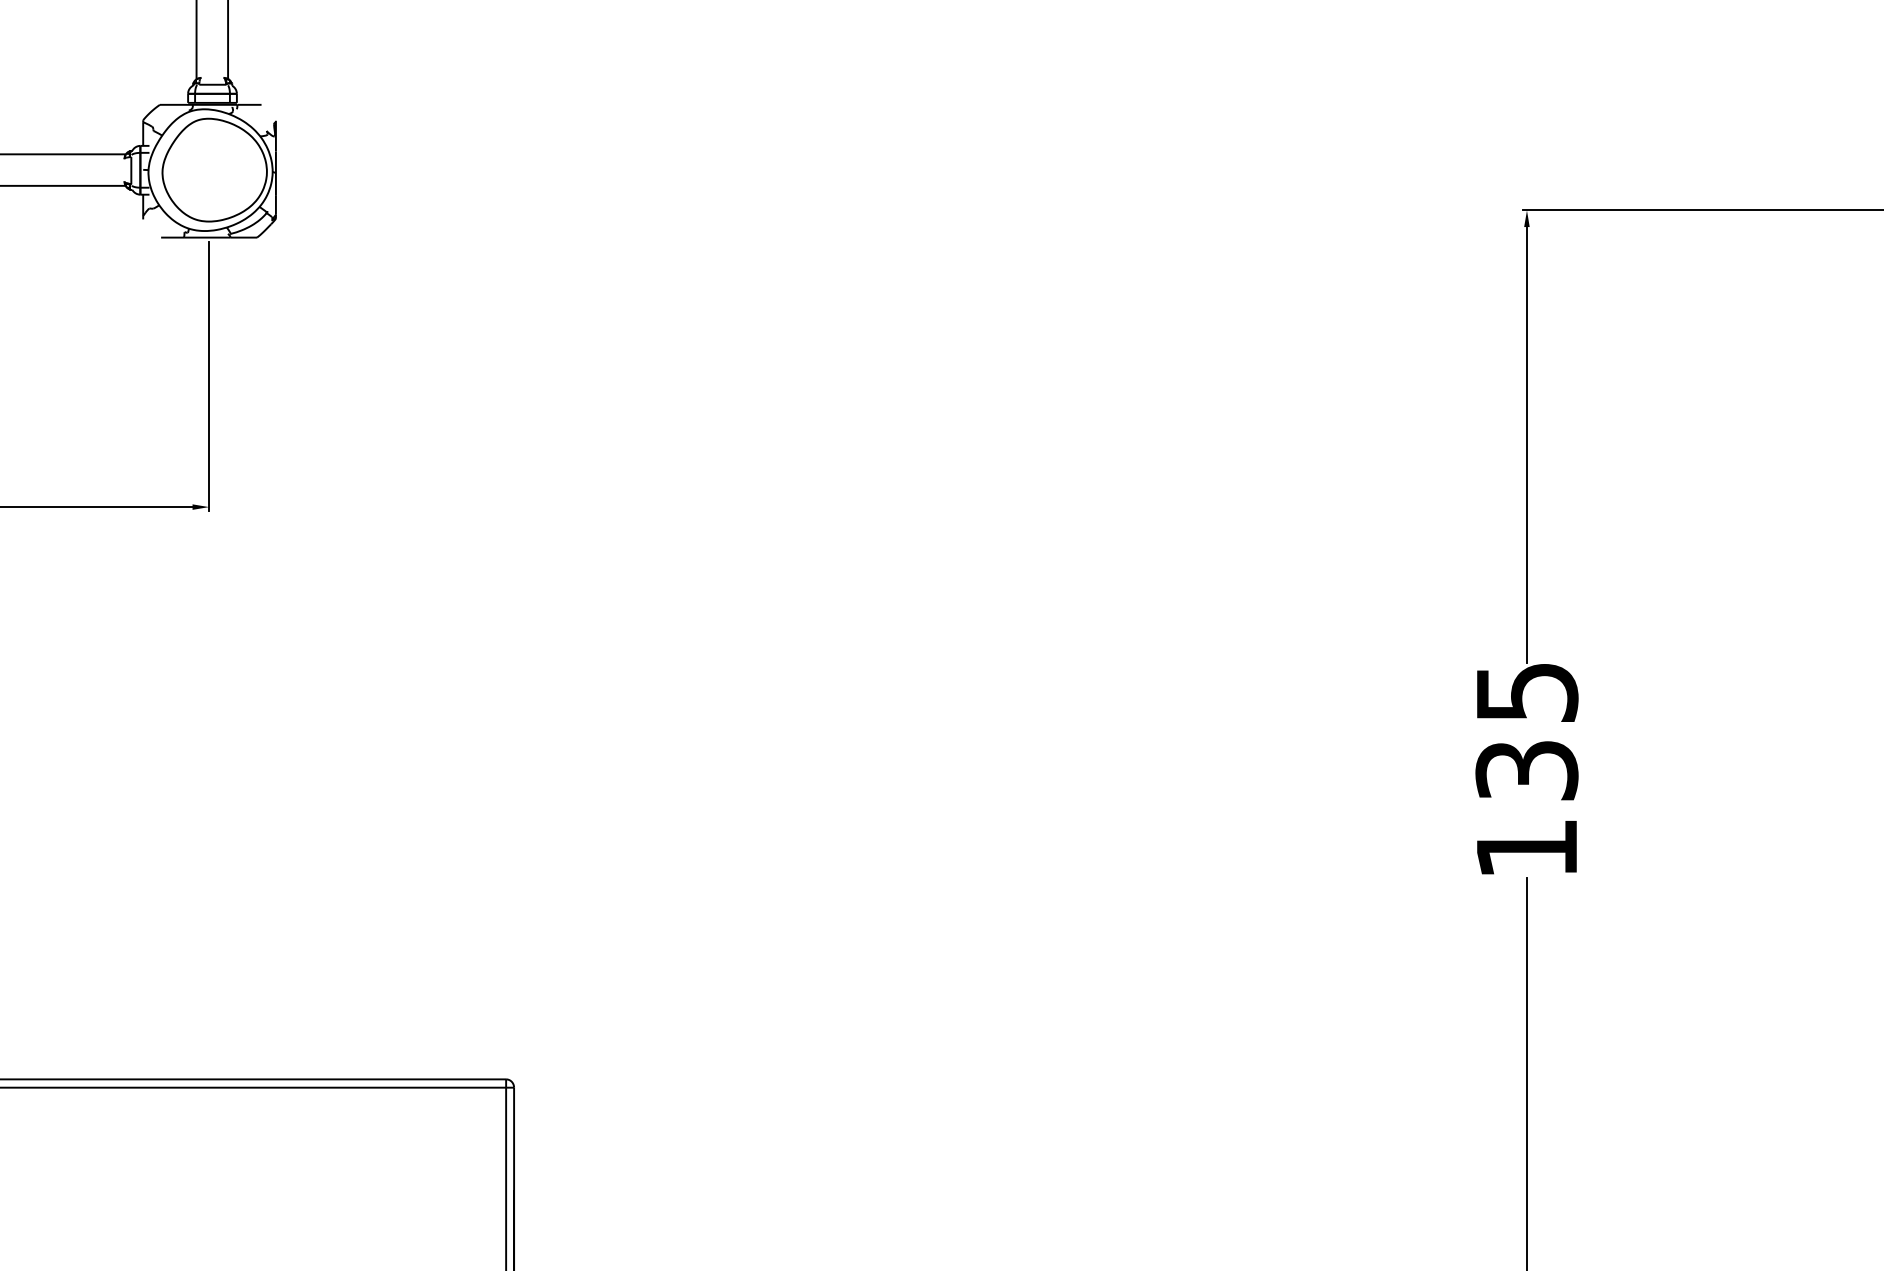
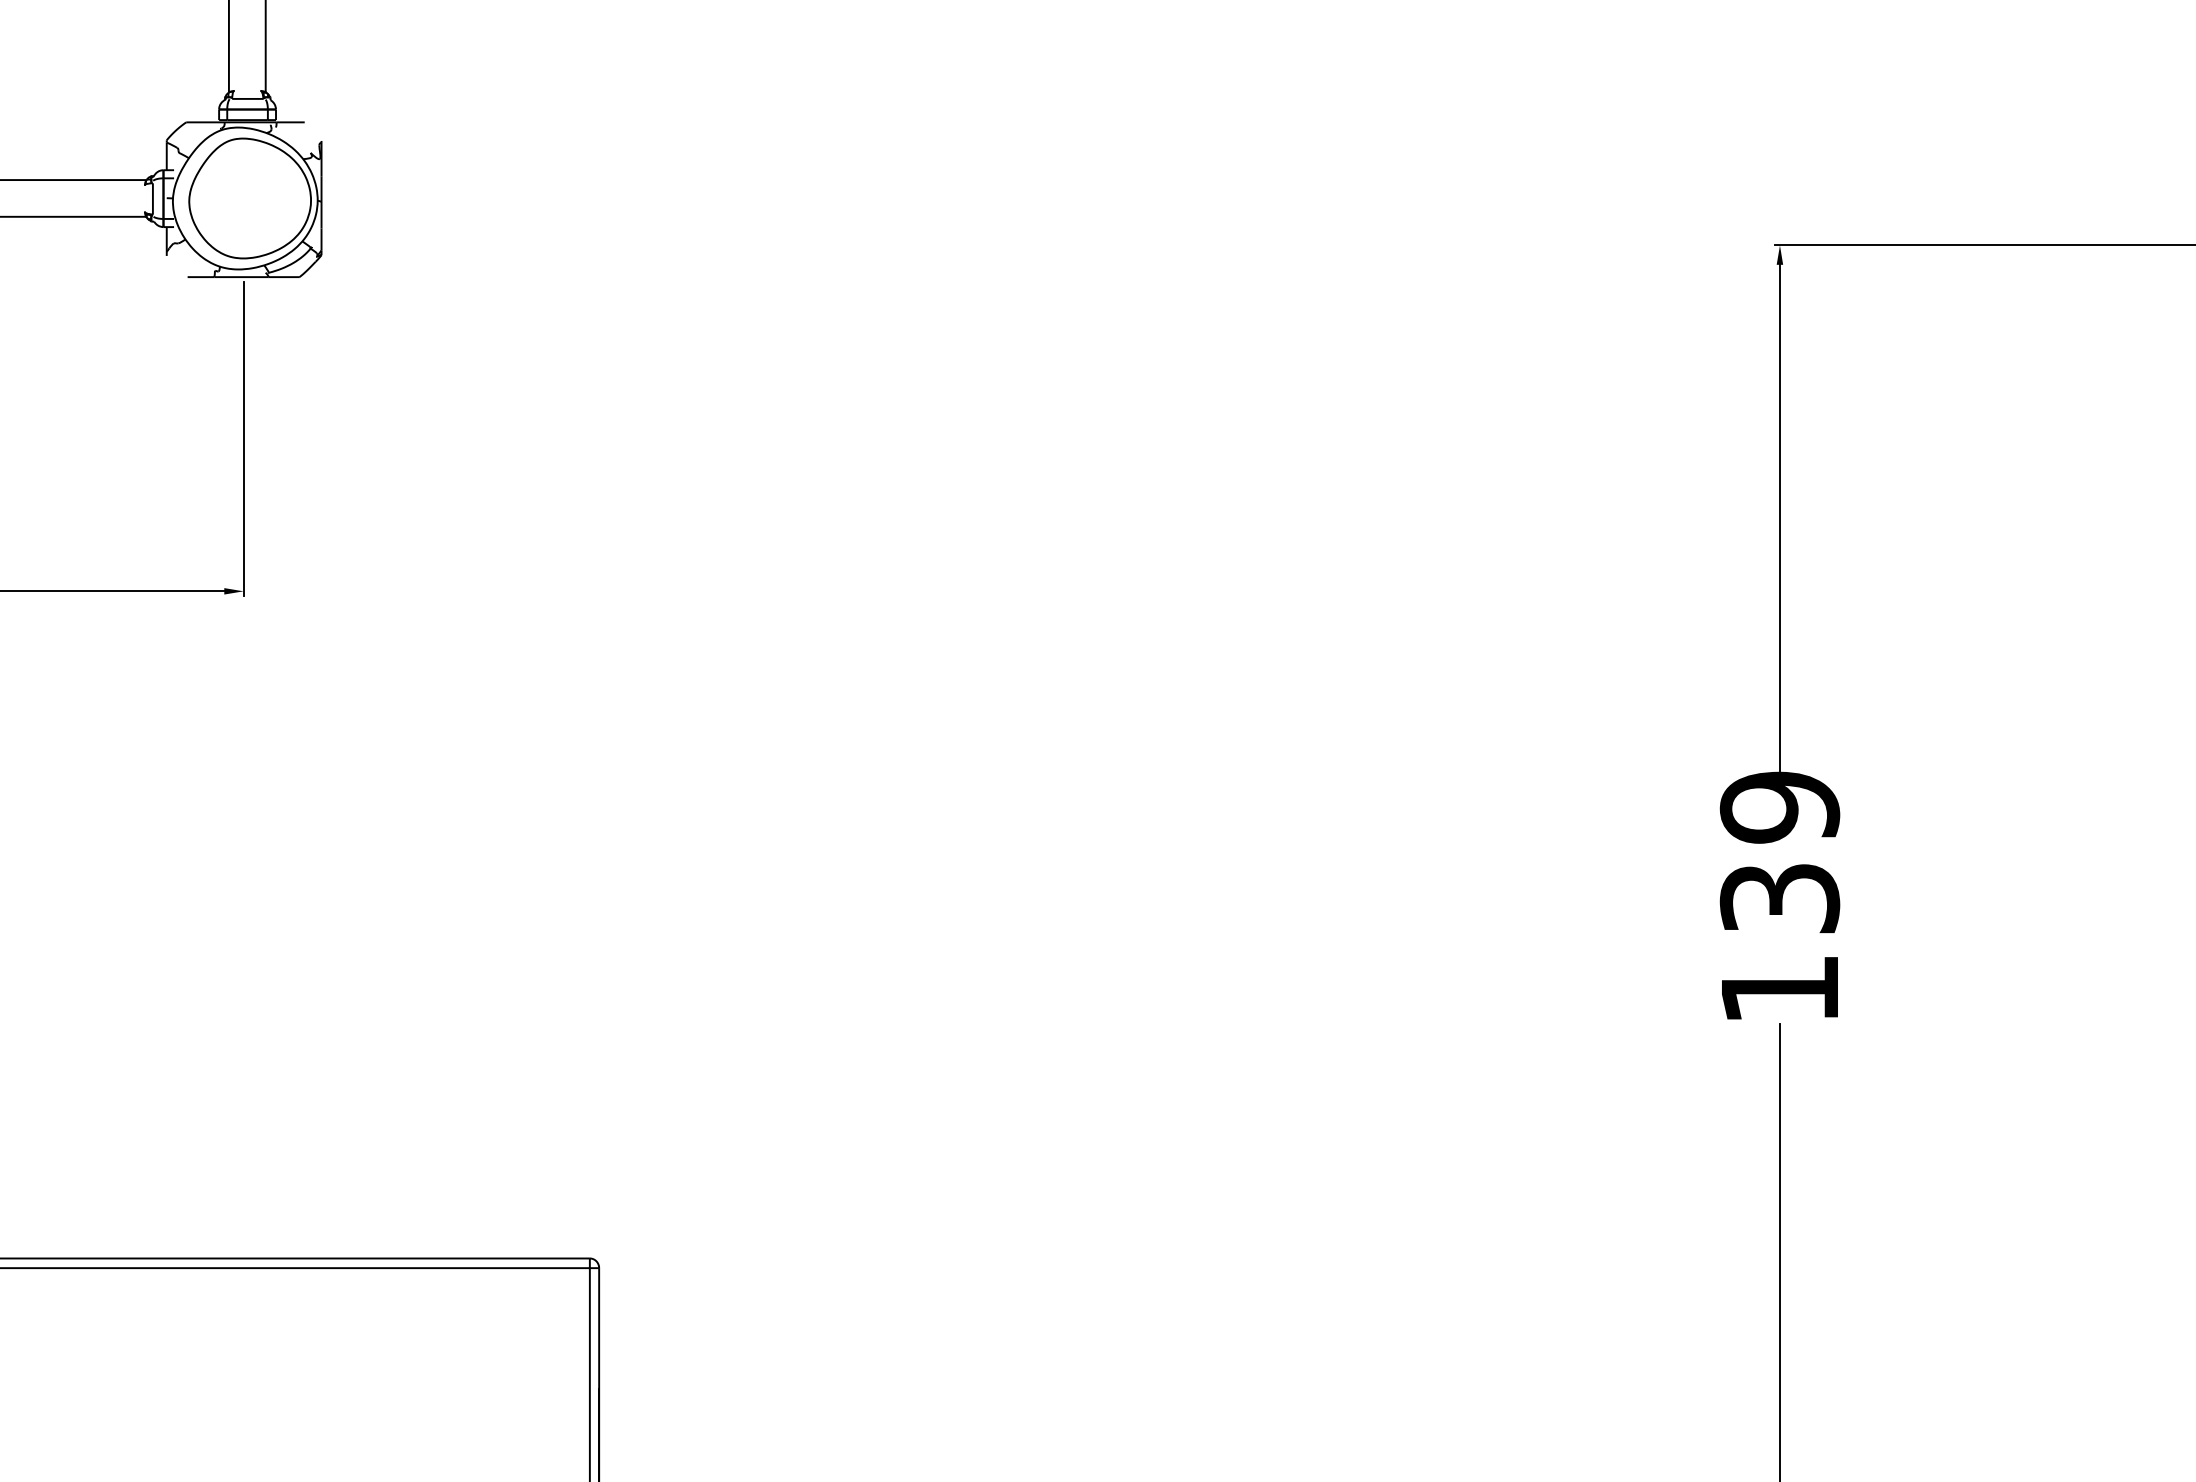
text: (1526, 692) -> (1779, 807), 135 -> 139

